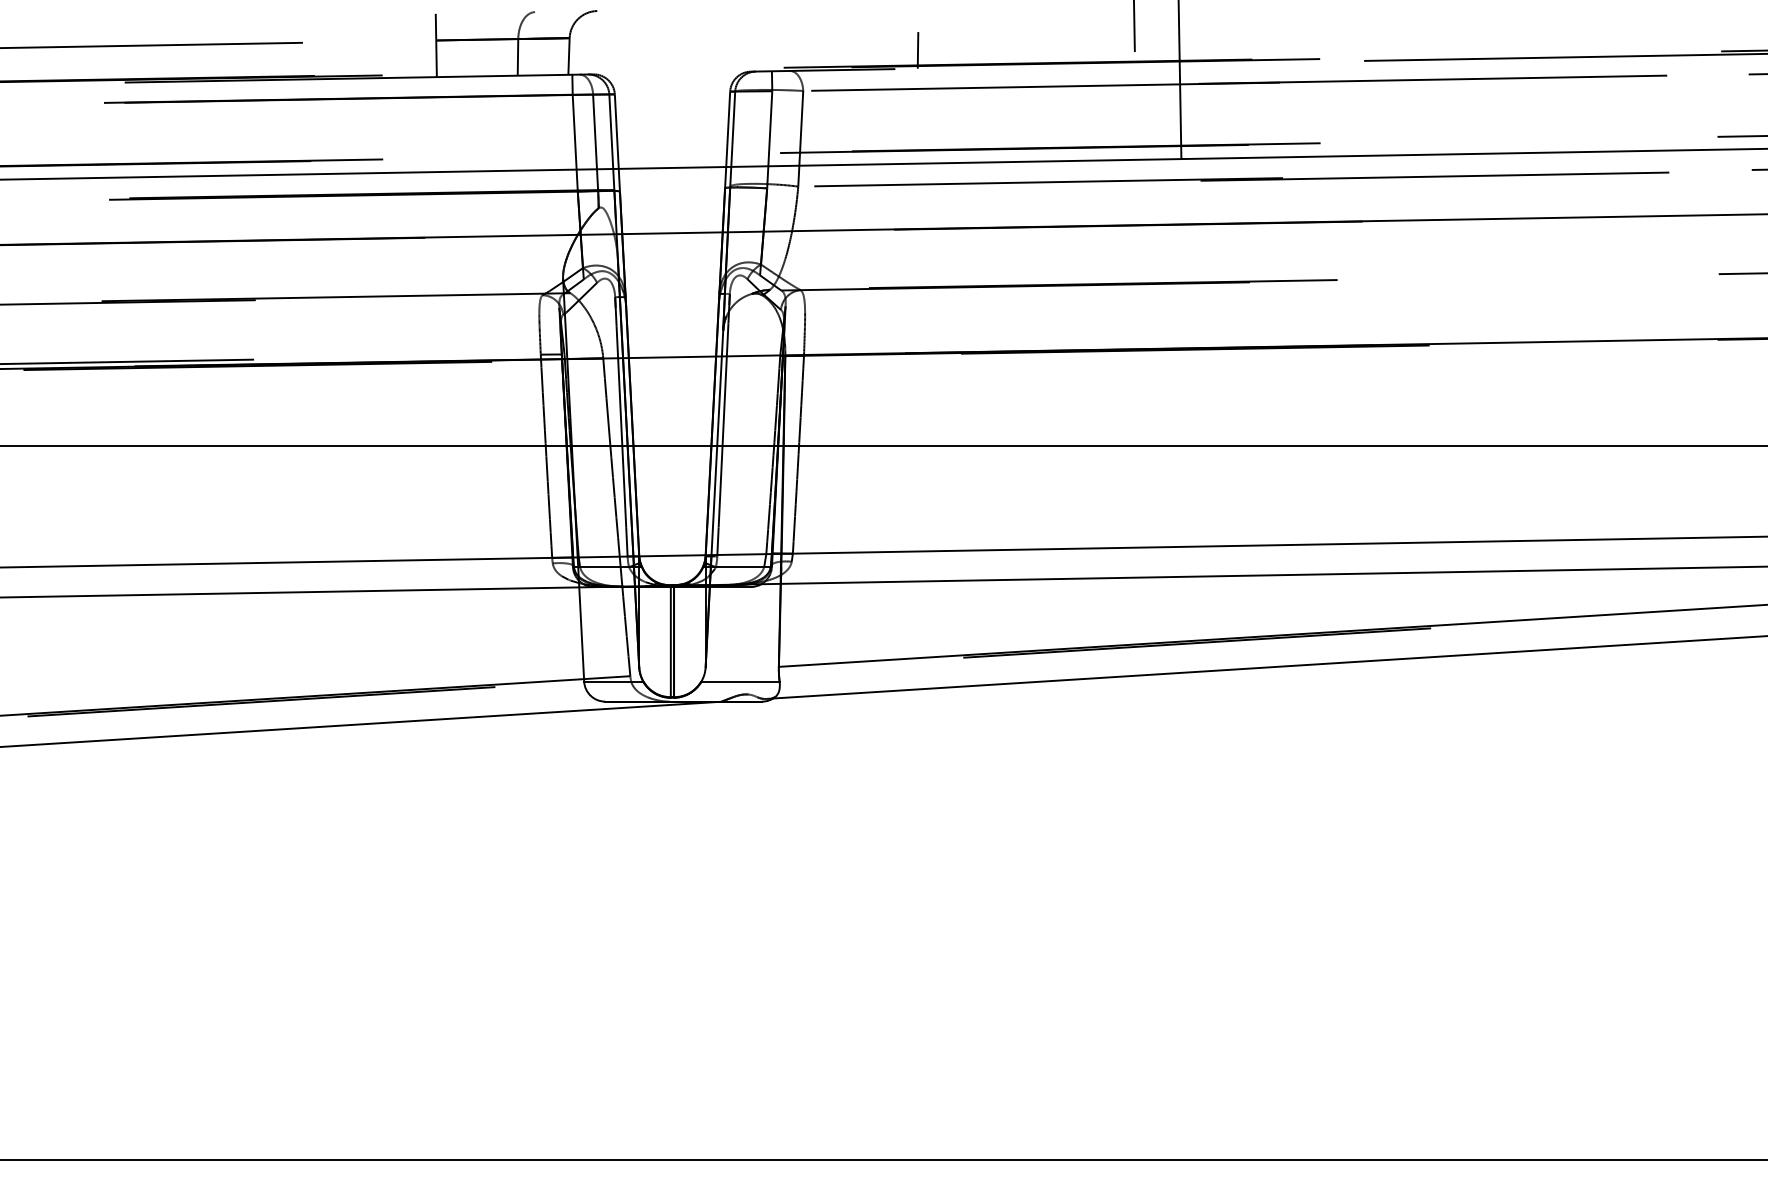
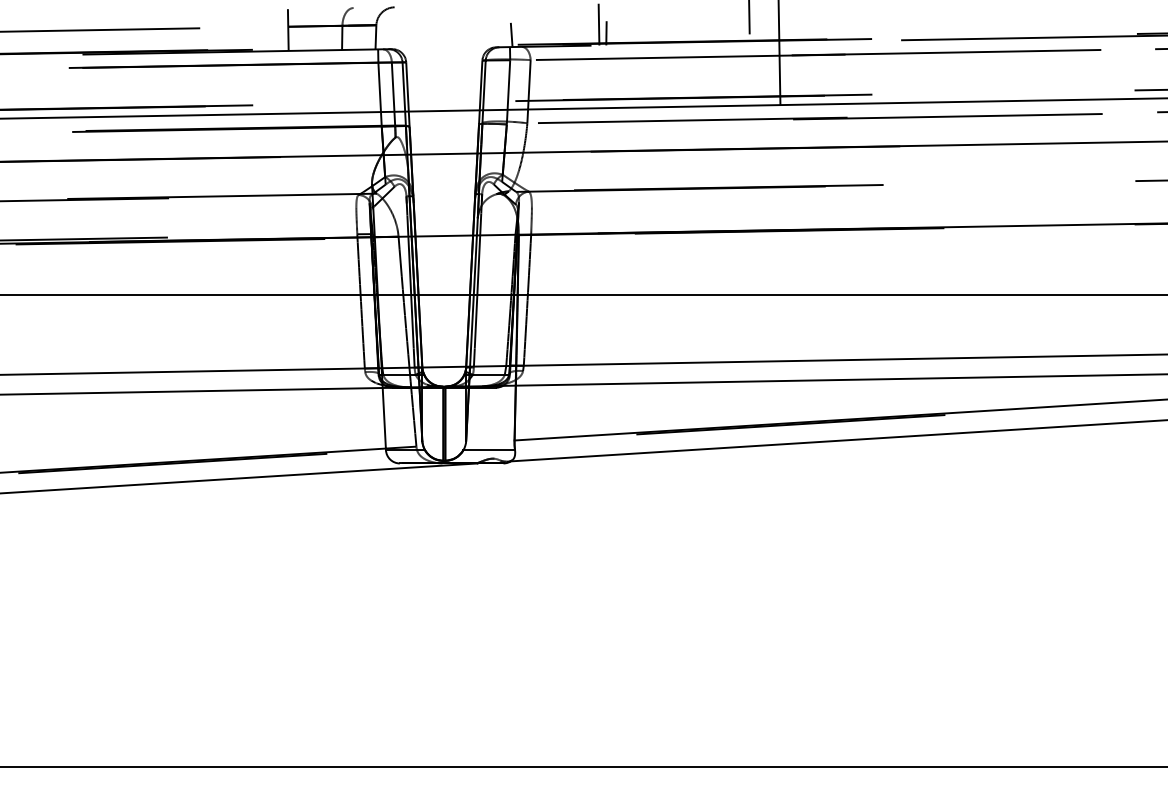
line: (905, 37) -> (598, 24), added
line: (774, 52) -> (511, 34), added

